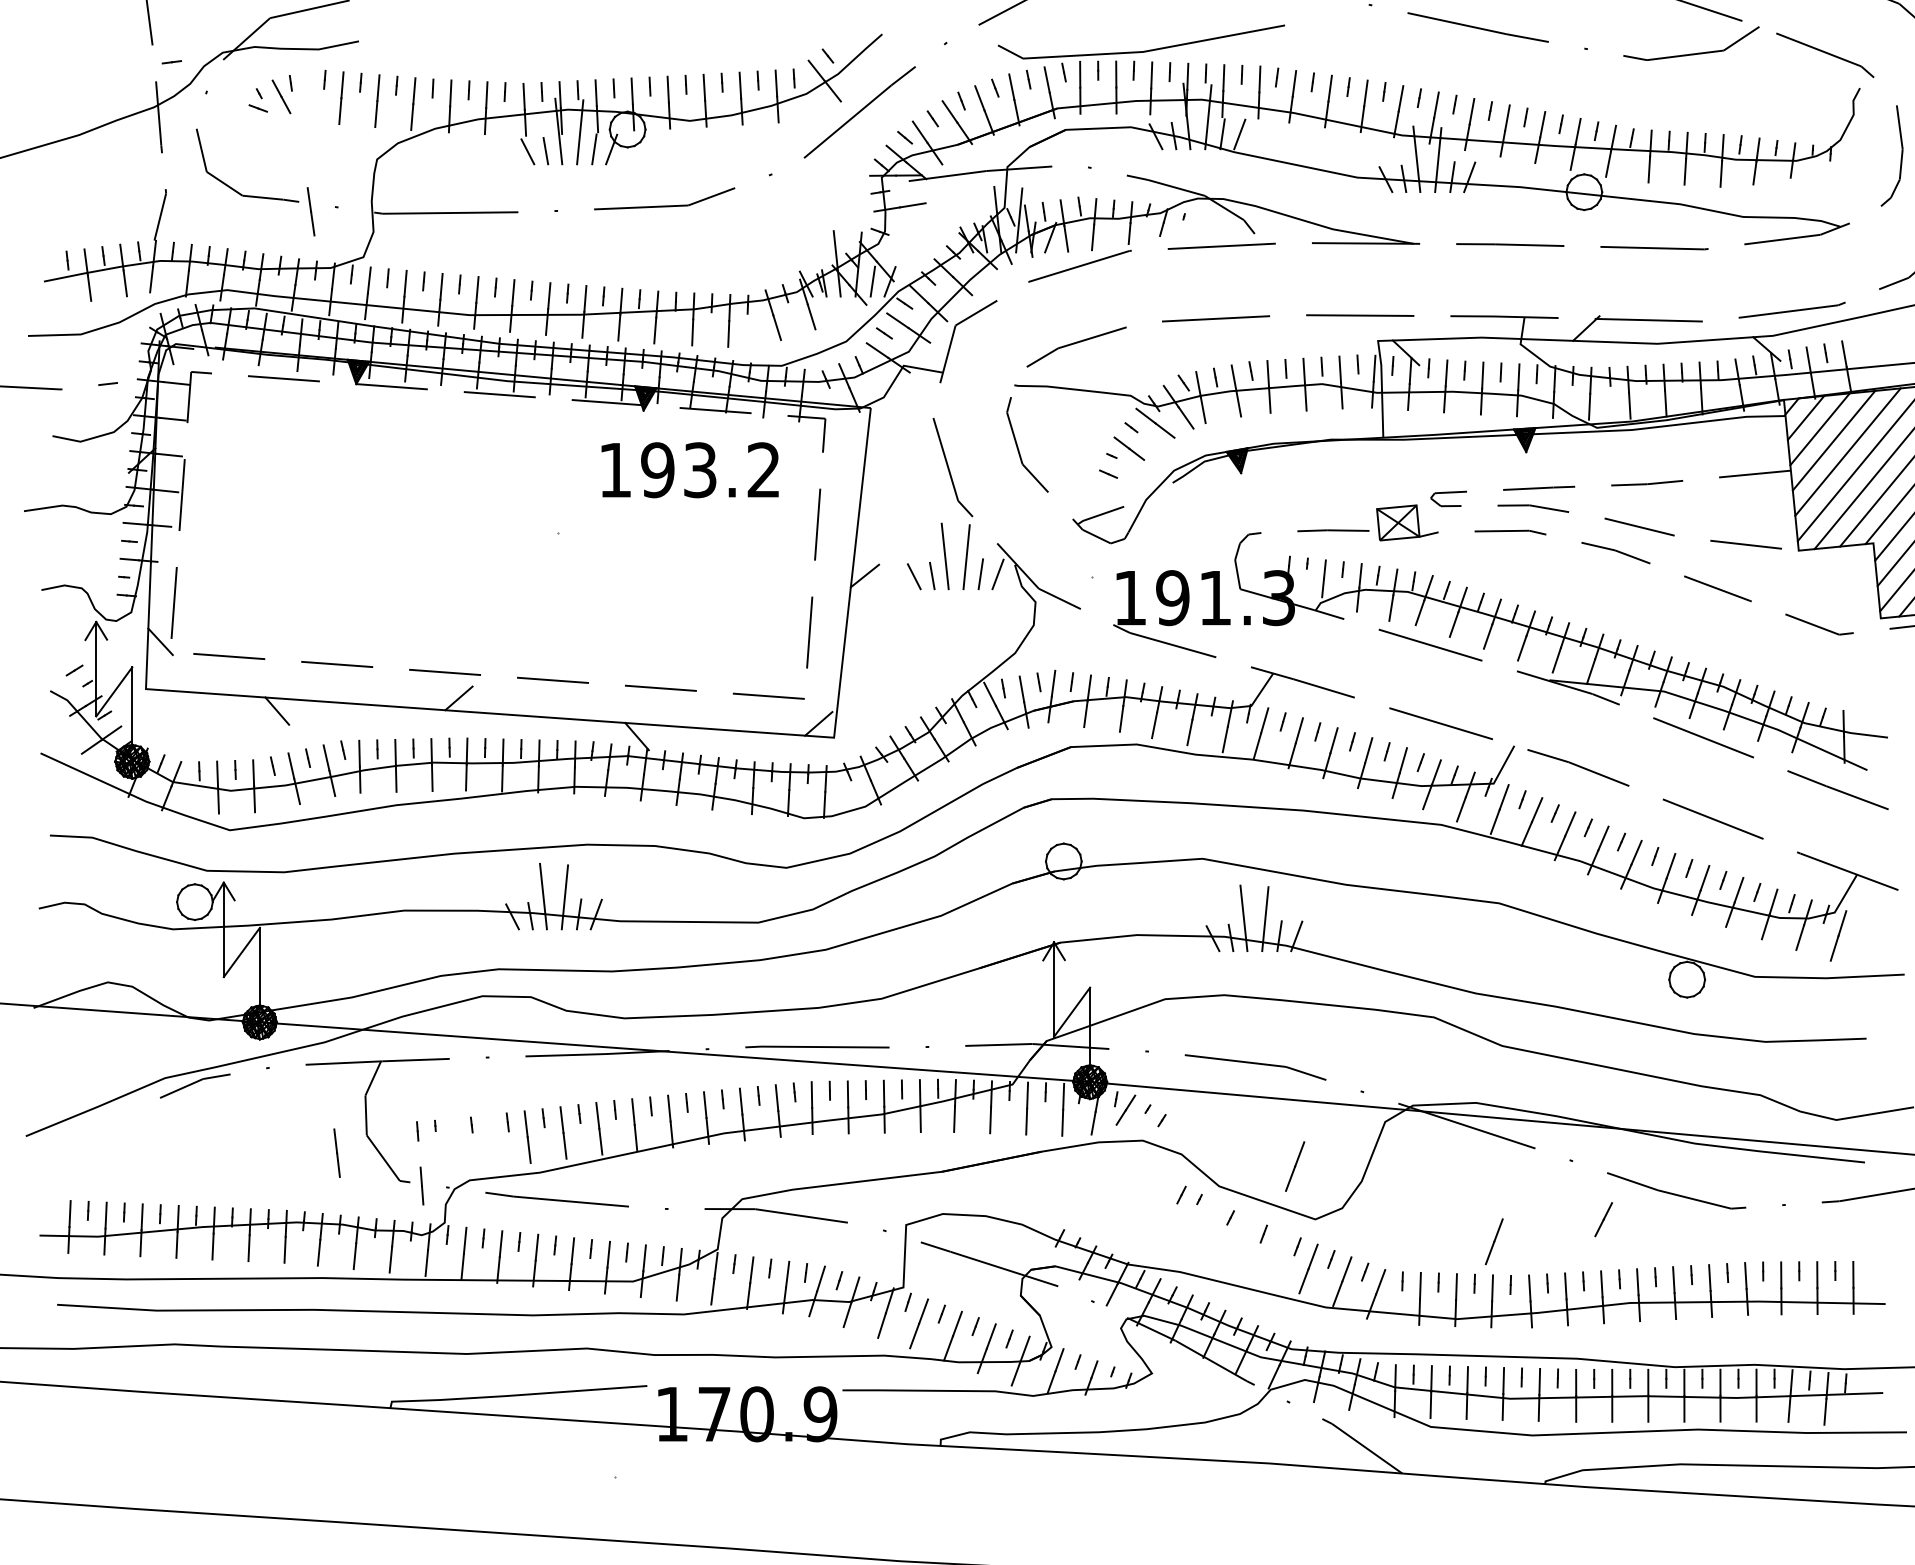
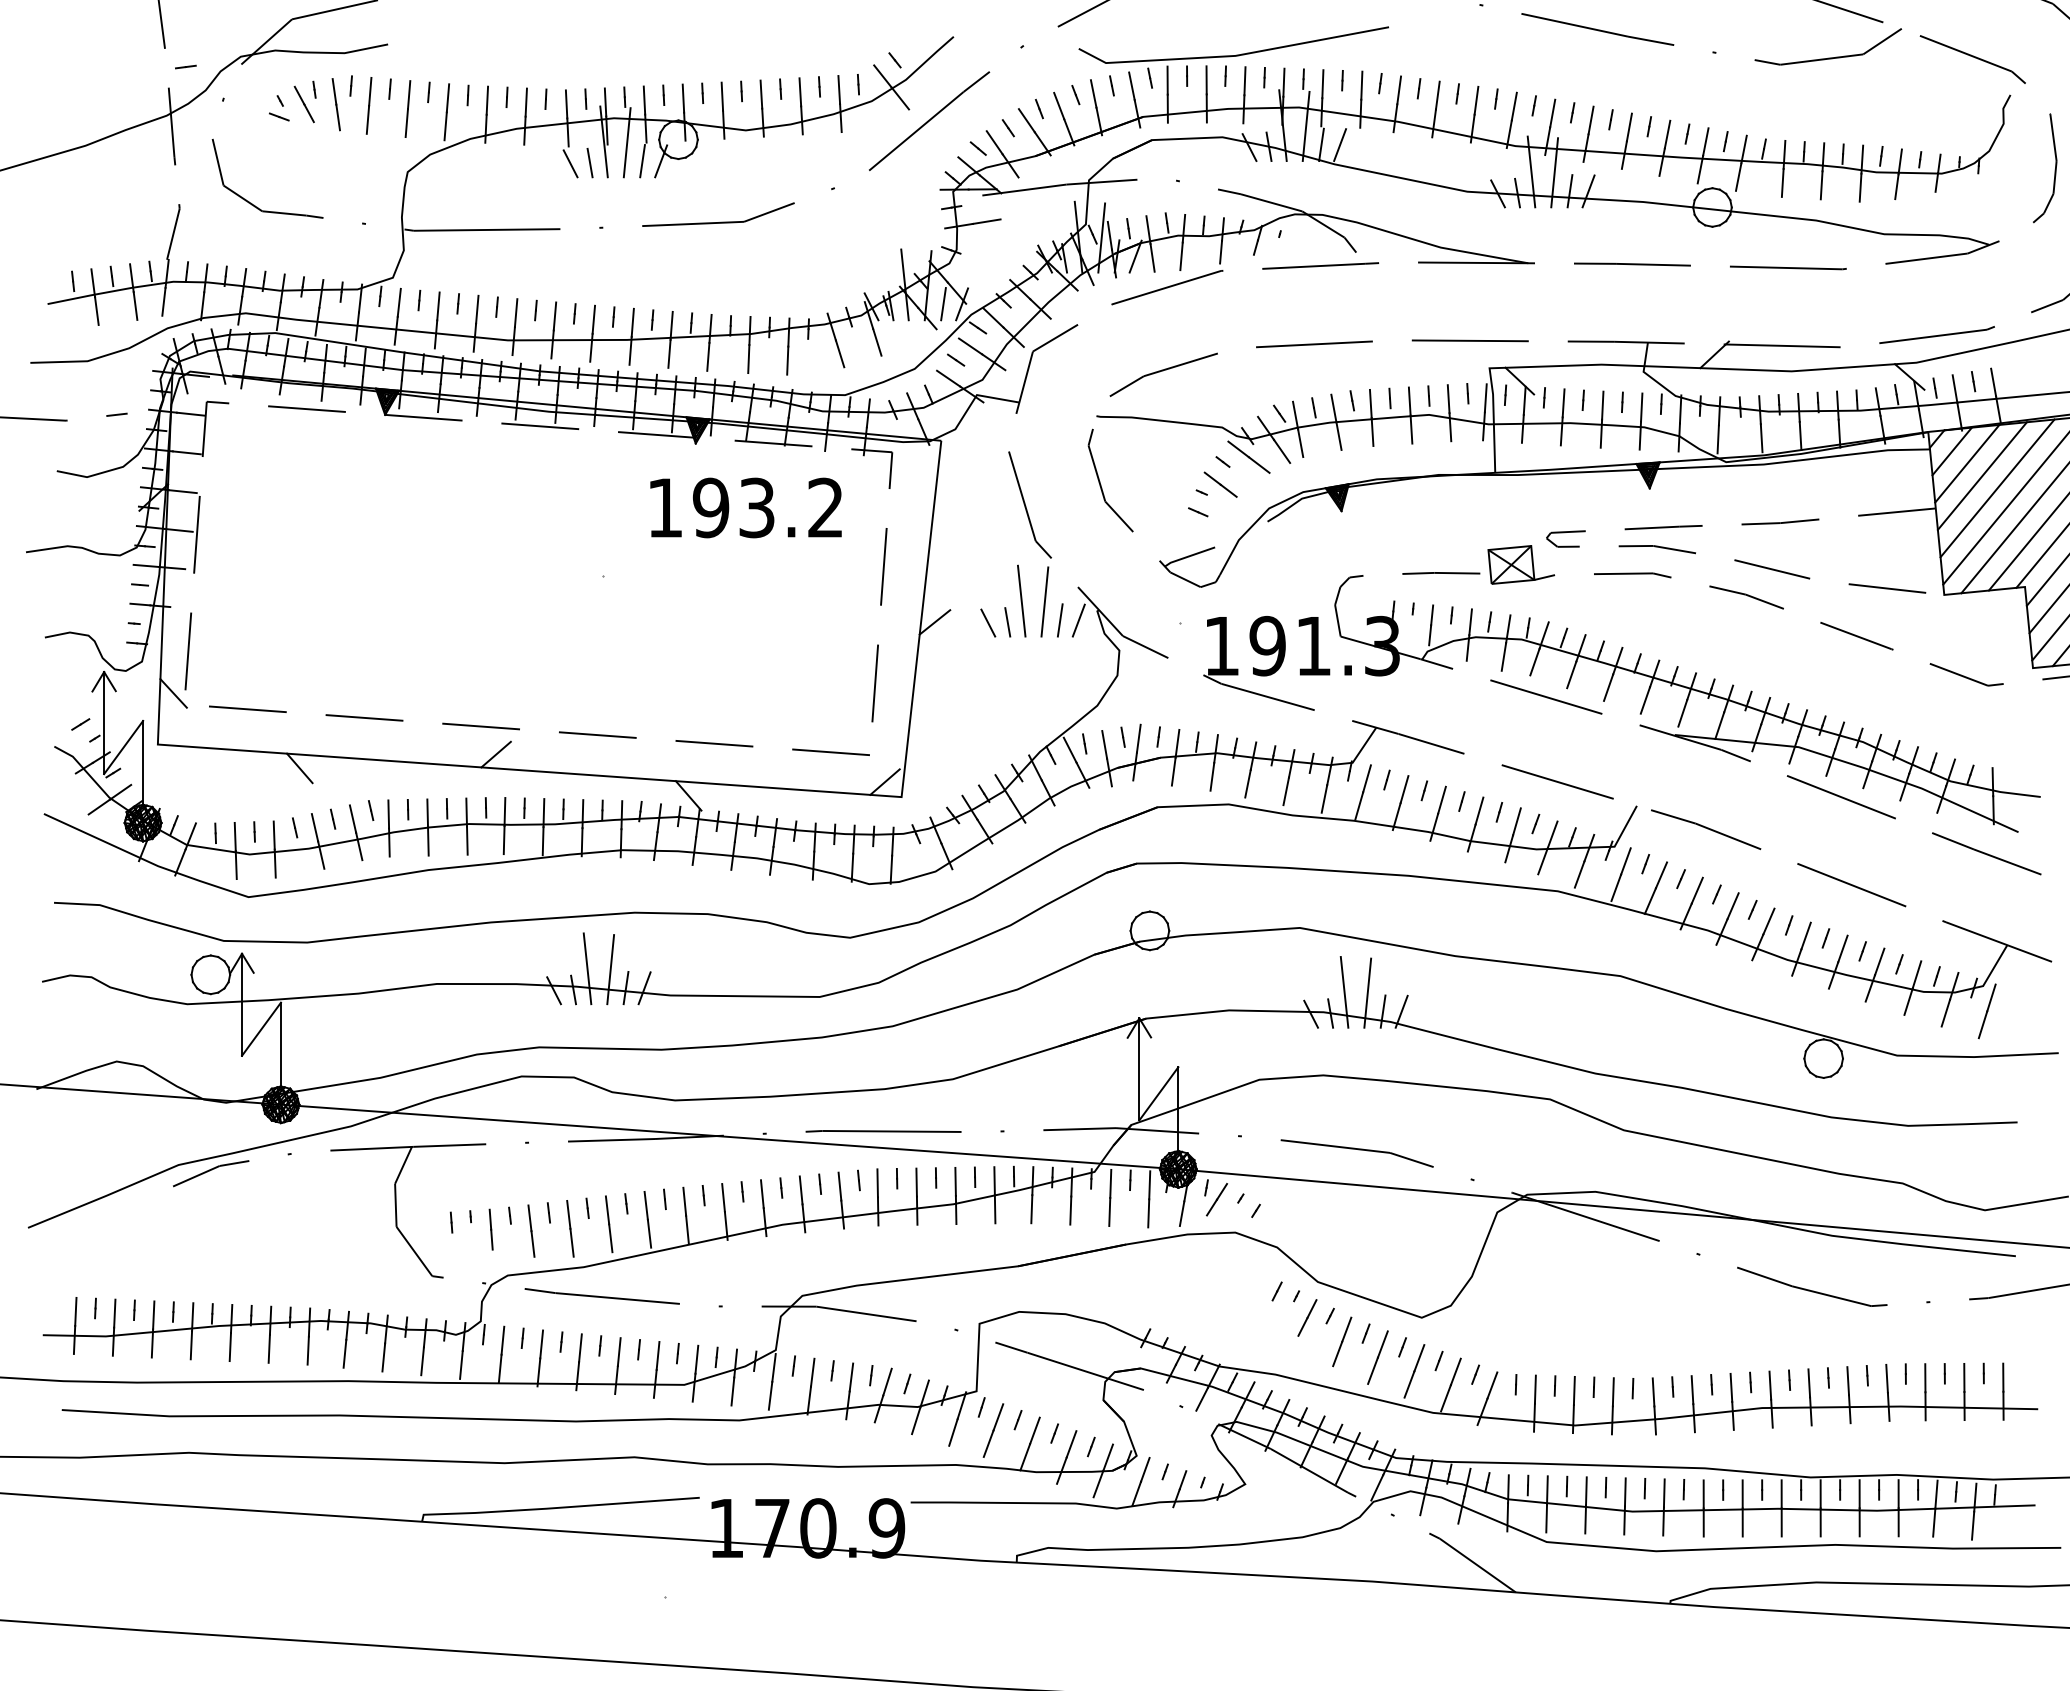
line: (310, 211) -> (335, 104), moved
line: (337, 1152) -> (531, 1230), moved
line: (1294, 1166) -> (1377, 1357), moved
line: (421, 1185) -> (490, 1229), moved
line: (1603, 1219) -> (1307, 1317), moved
line: (1494, 1241) -> (1342, 1341), moved

